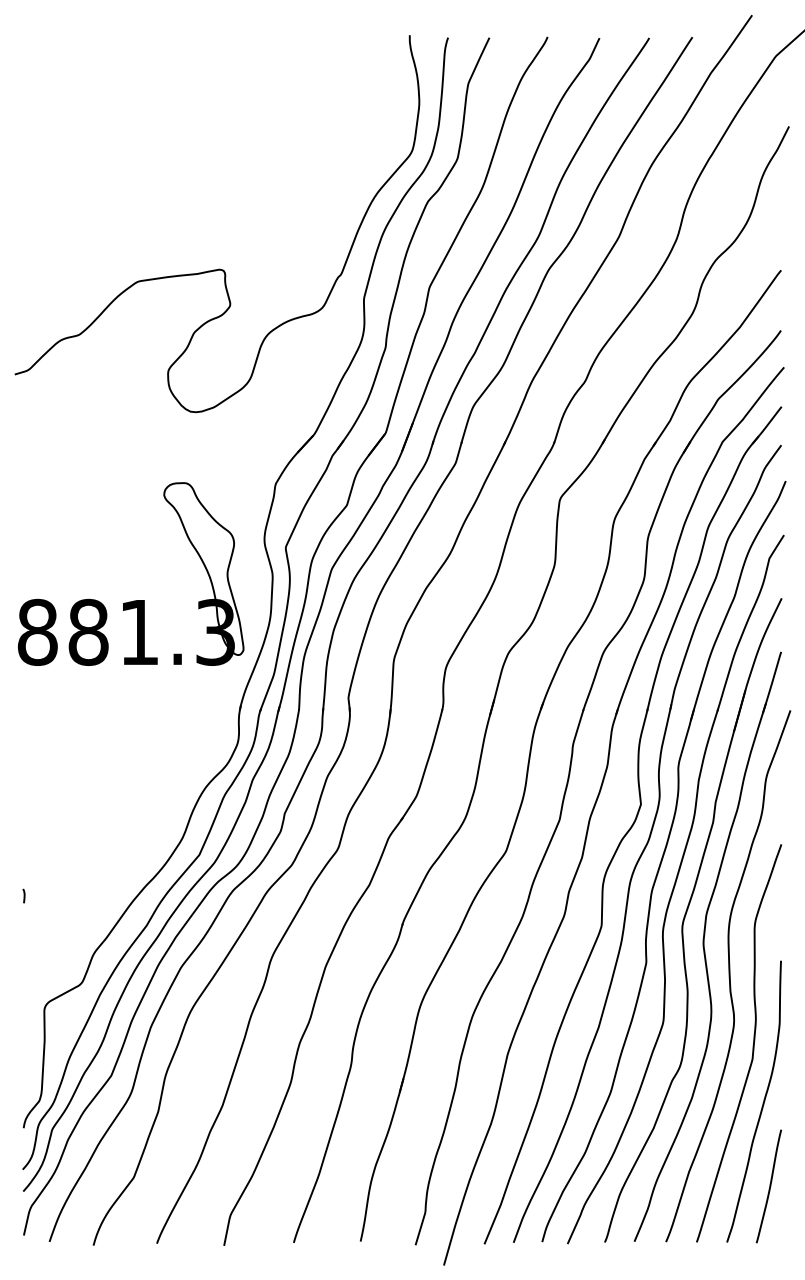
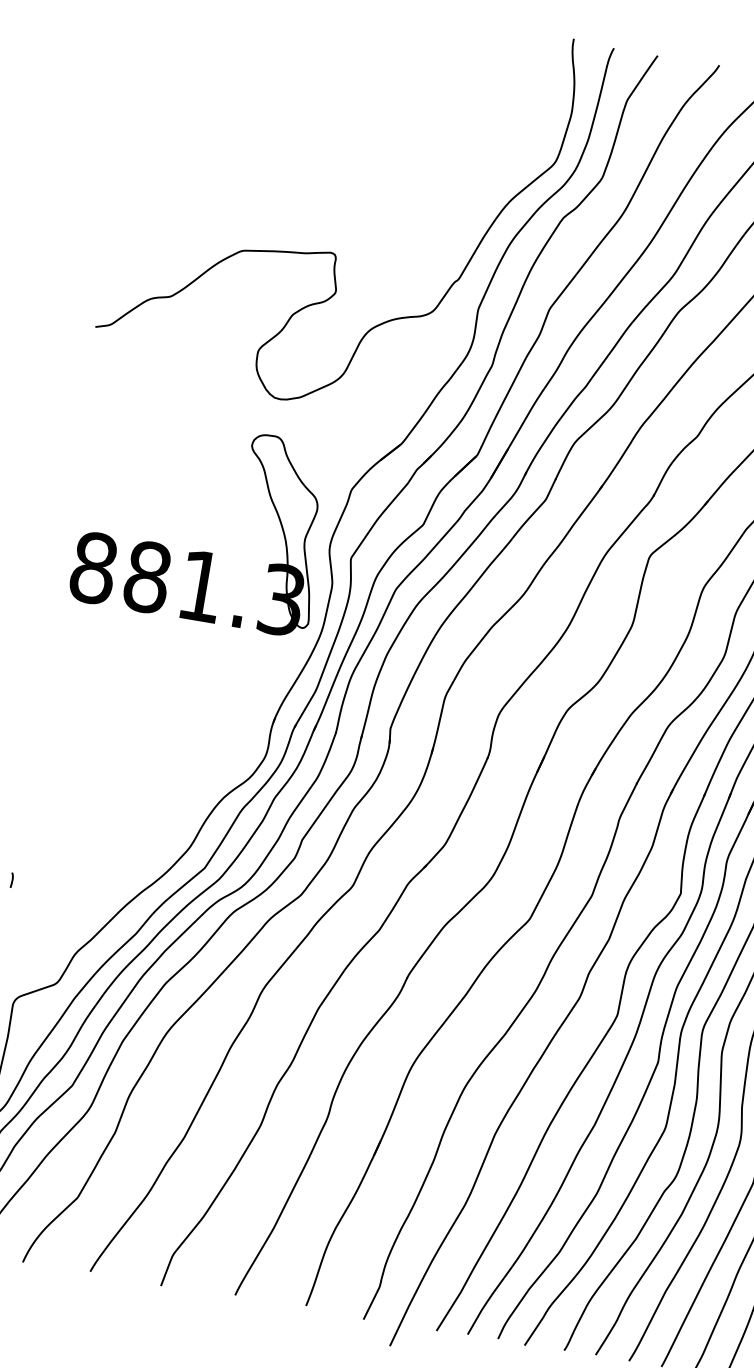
part: (133, 600) -> (200, 551), moved

